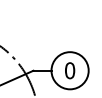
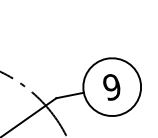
text: (70, 70) -> (112, 86), 0 -> 9

